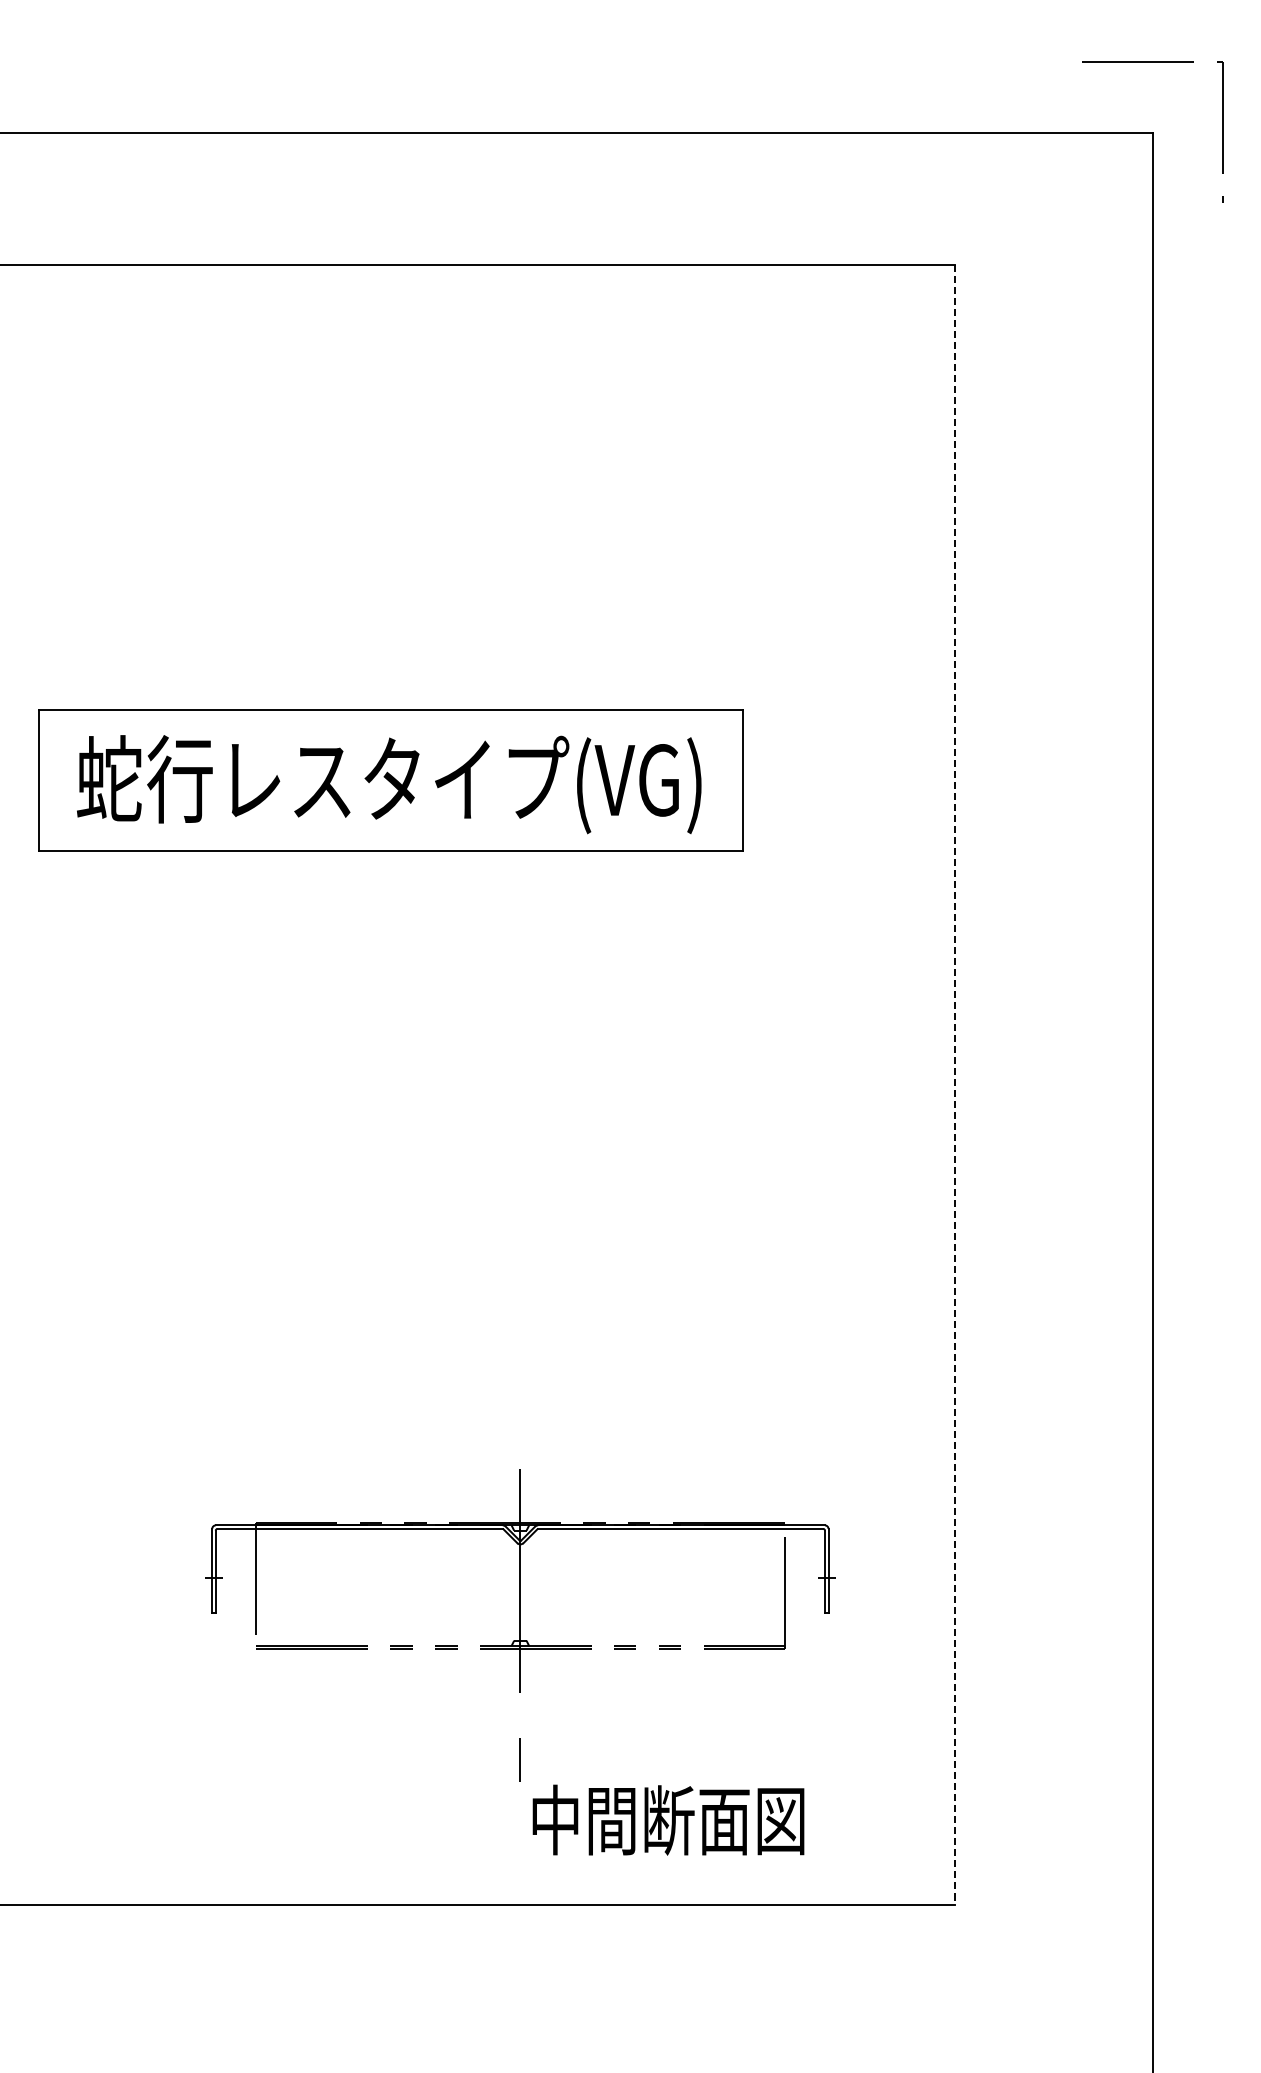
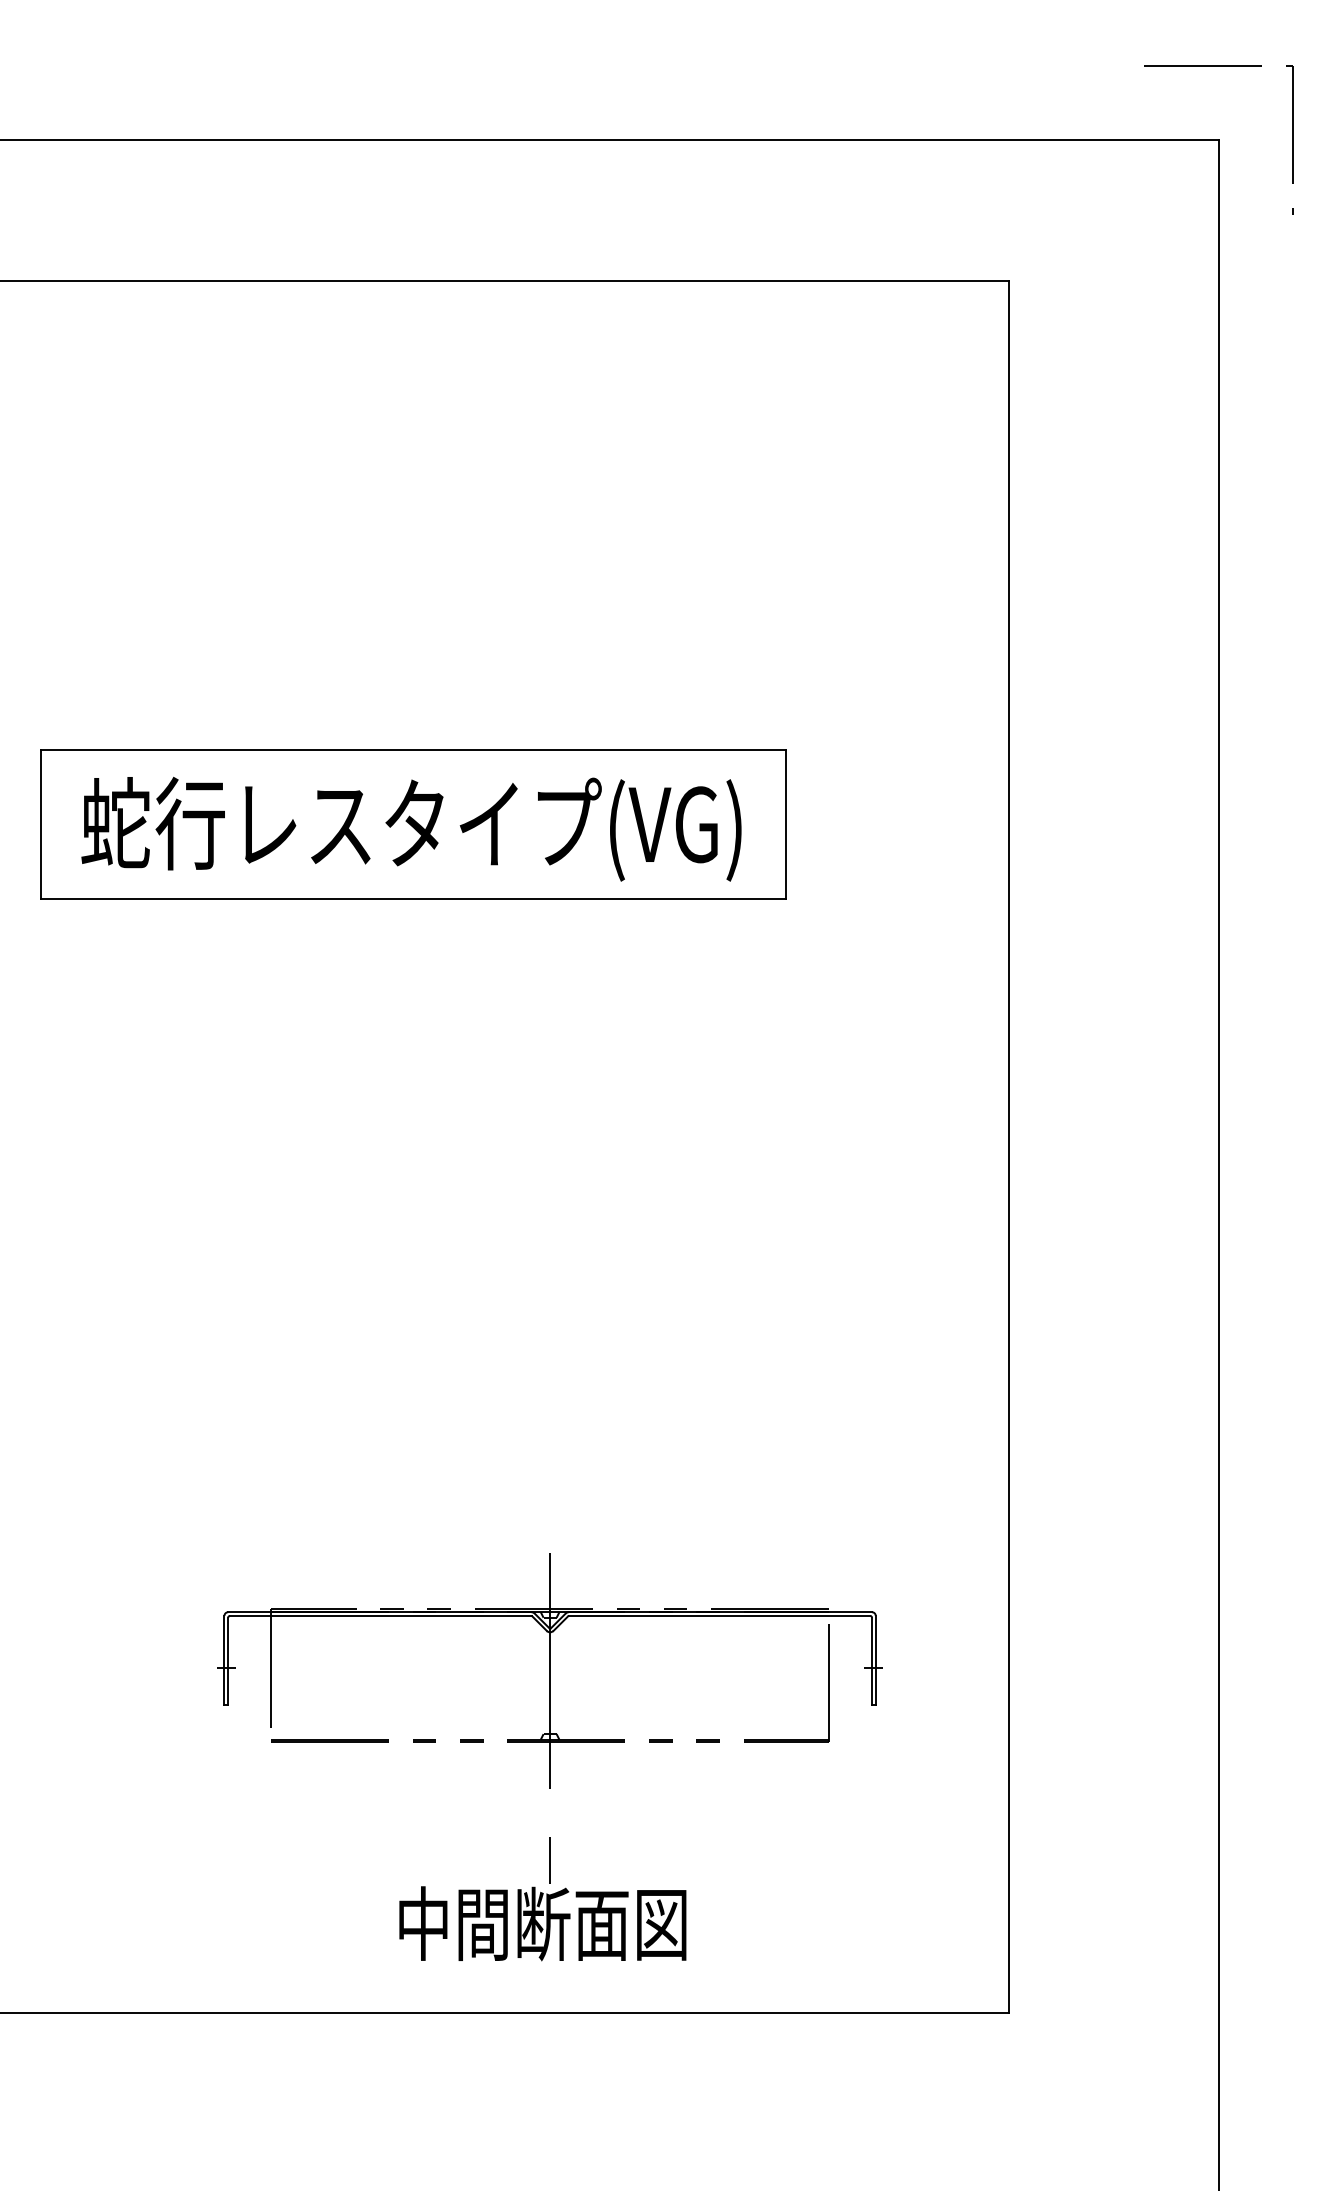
line: (954, 1085) -> (1008, 1147), dashed -> solid
text: (668, 1819) -> (542, 1923), moved

